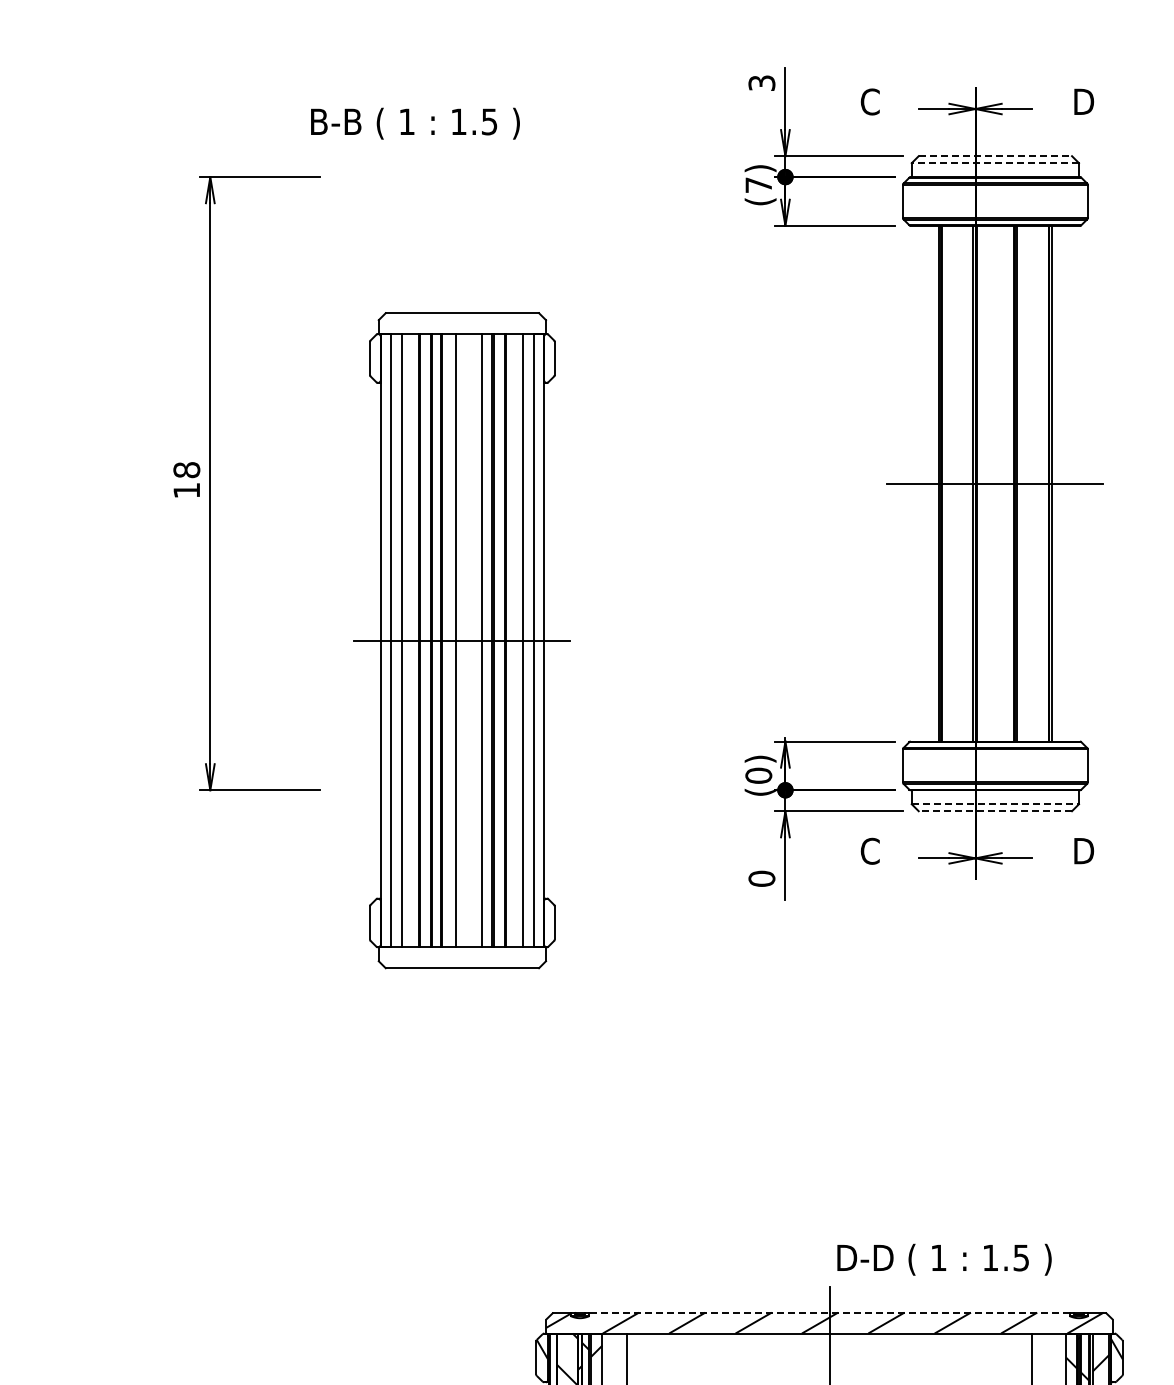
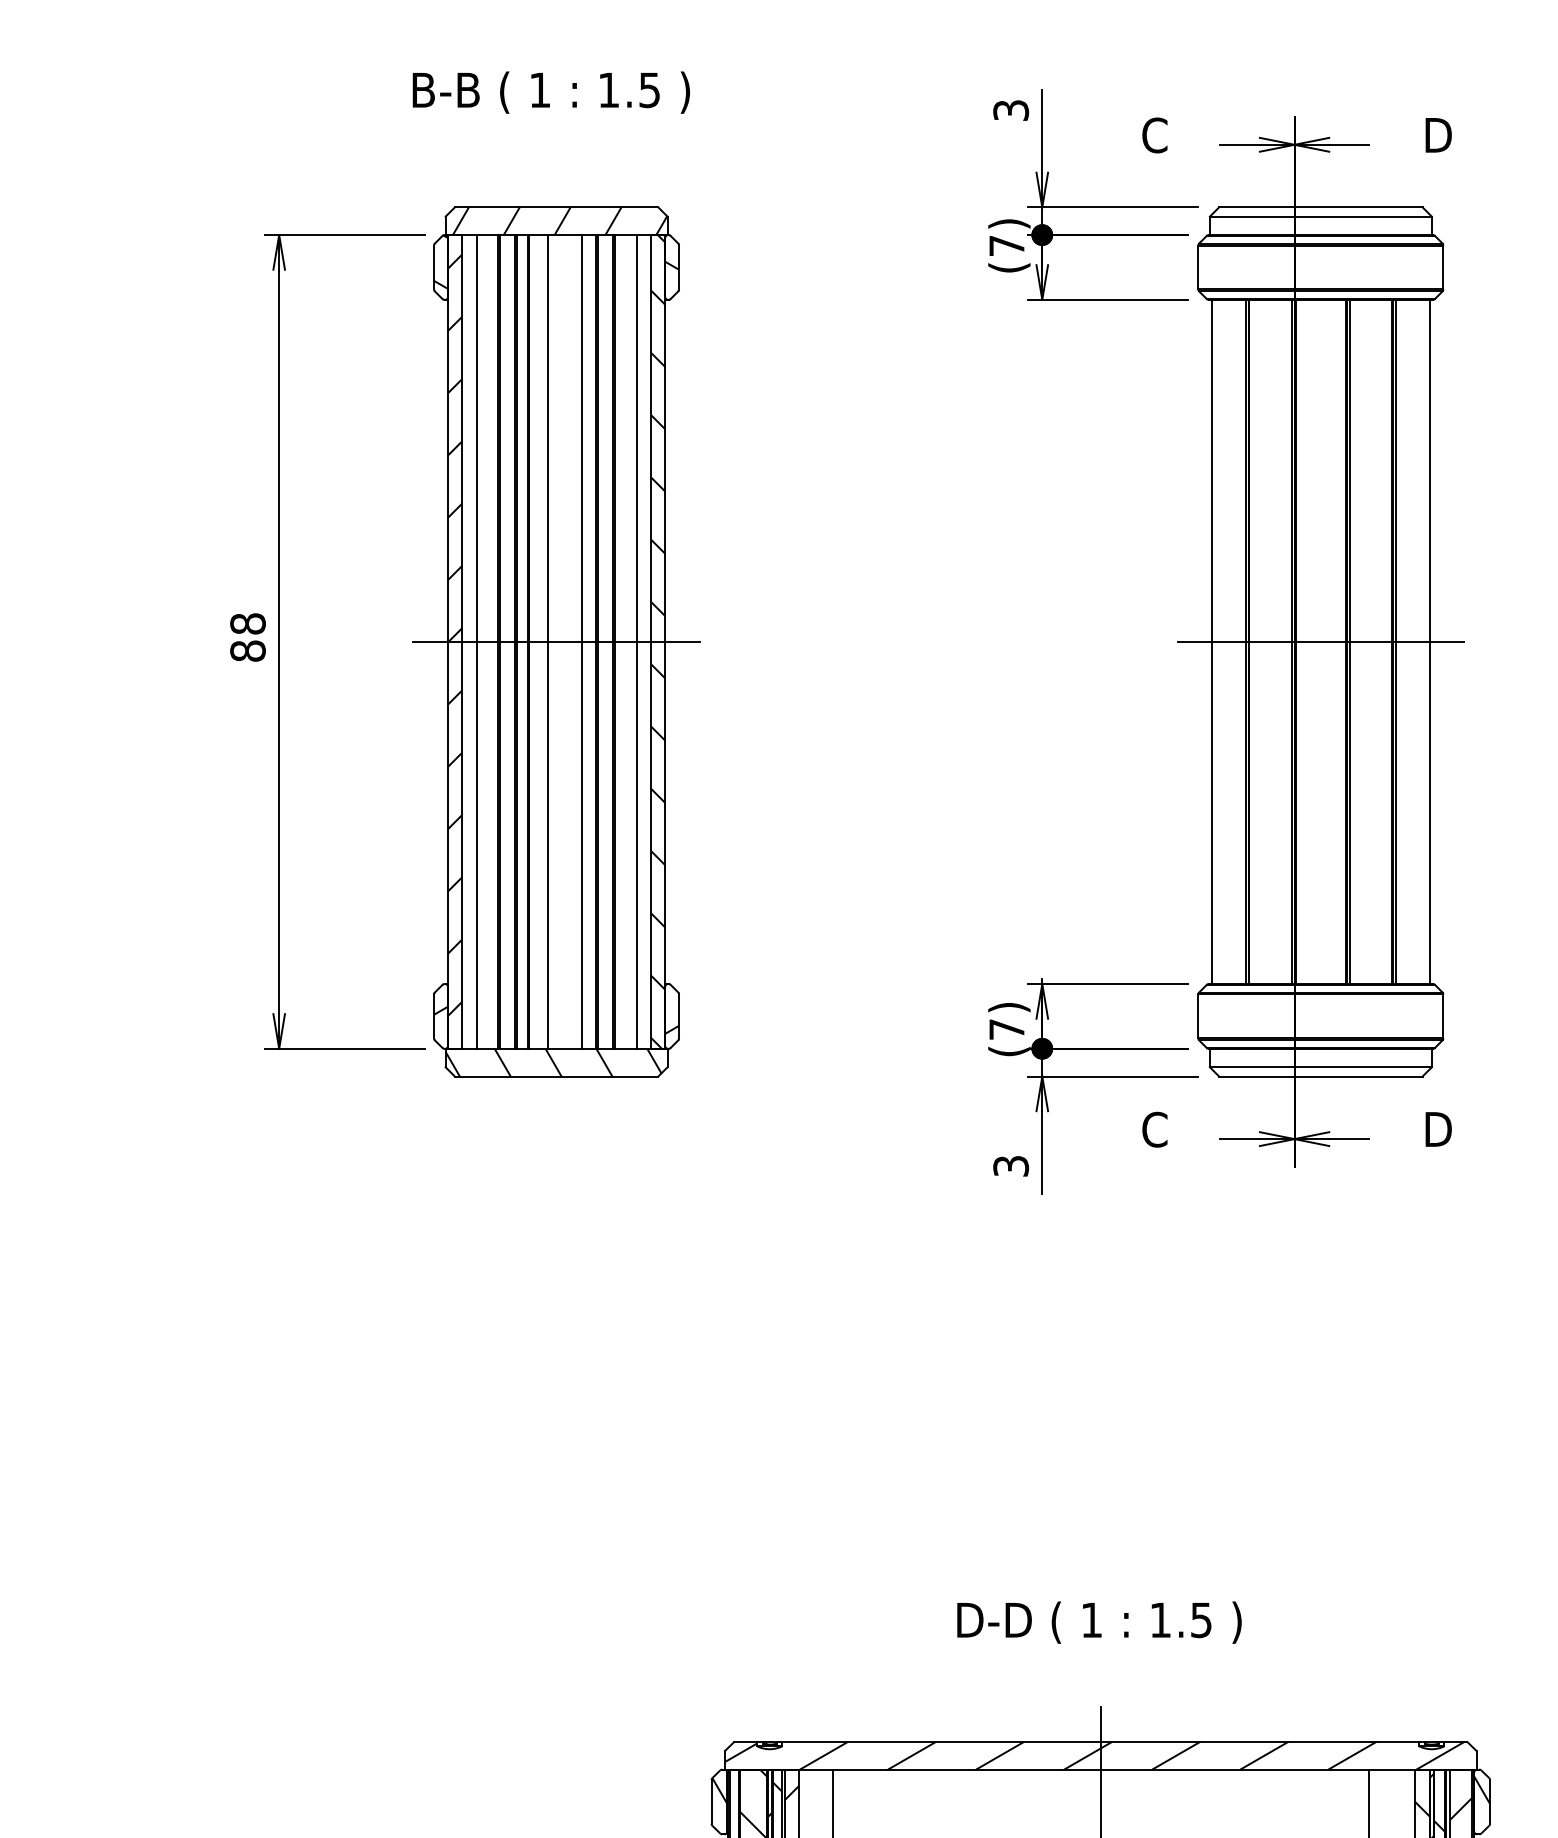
text: (415, 123) -> (551, 92), moved
line: (995, 156) -> (1321, 207), dashed -> solid
line: (995, 163) -> (1321, 217), dashed -> solid
line: (913, 483) -> (1212, 641), added
line: (1077, 483) -> (1429, 641), added
text: (186, 490) -> (247, 650), 18 -> 88
part: (461, 640) -> (555, 641), moved
text: (758, 775) -> (1006, 1029), (0) -> (7)
line: (995, 804) -> (1321, 1067), dashed -> solid
line: (995, 811) -> (1321, 1076), dashed -> solid
text: (761, 878) -> (1010, 1165), 0 -> 3
text: (944, 1259) -> (1099, 1622), moved
line: (829, 1312) -> (1100, 1741), dashed -> solid

